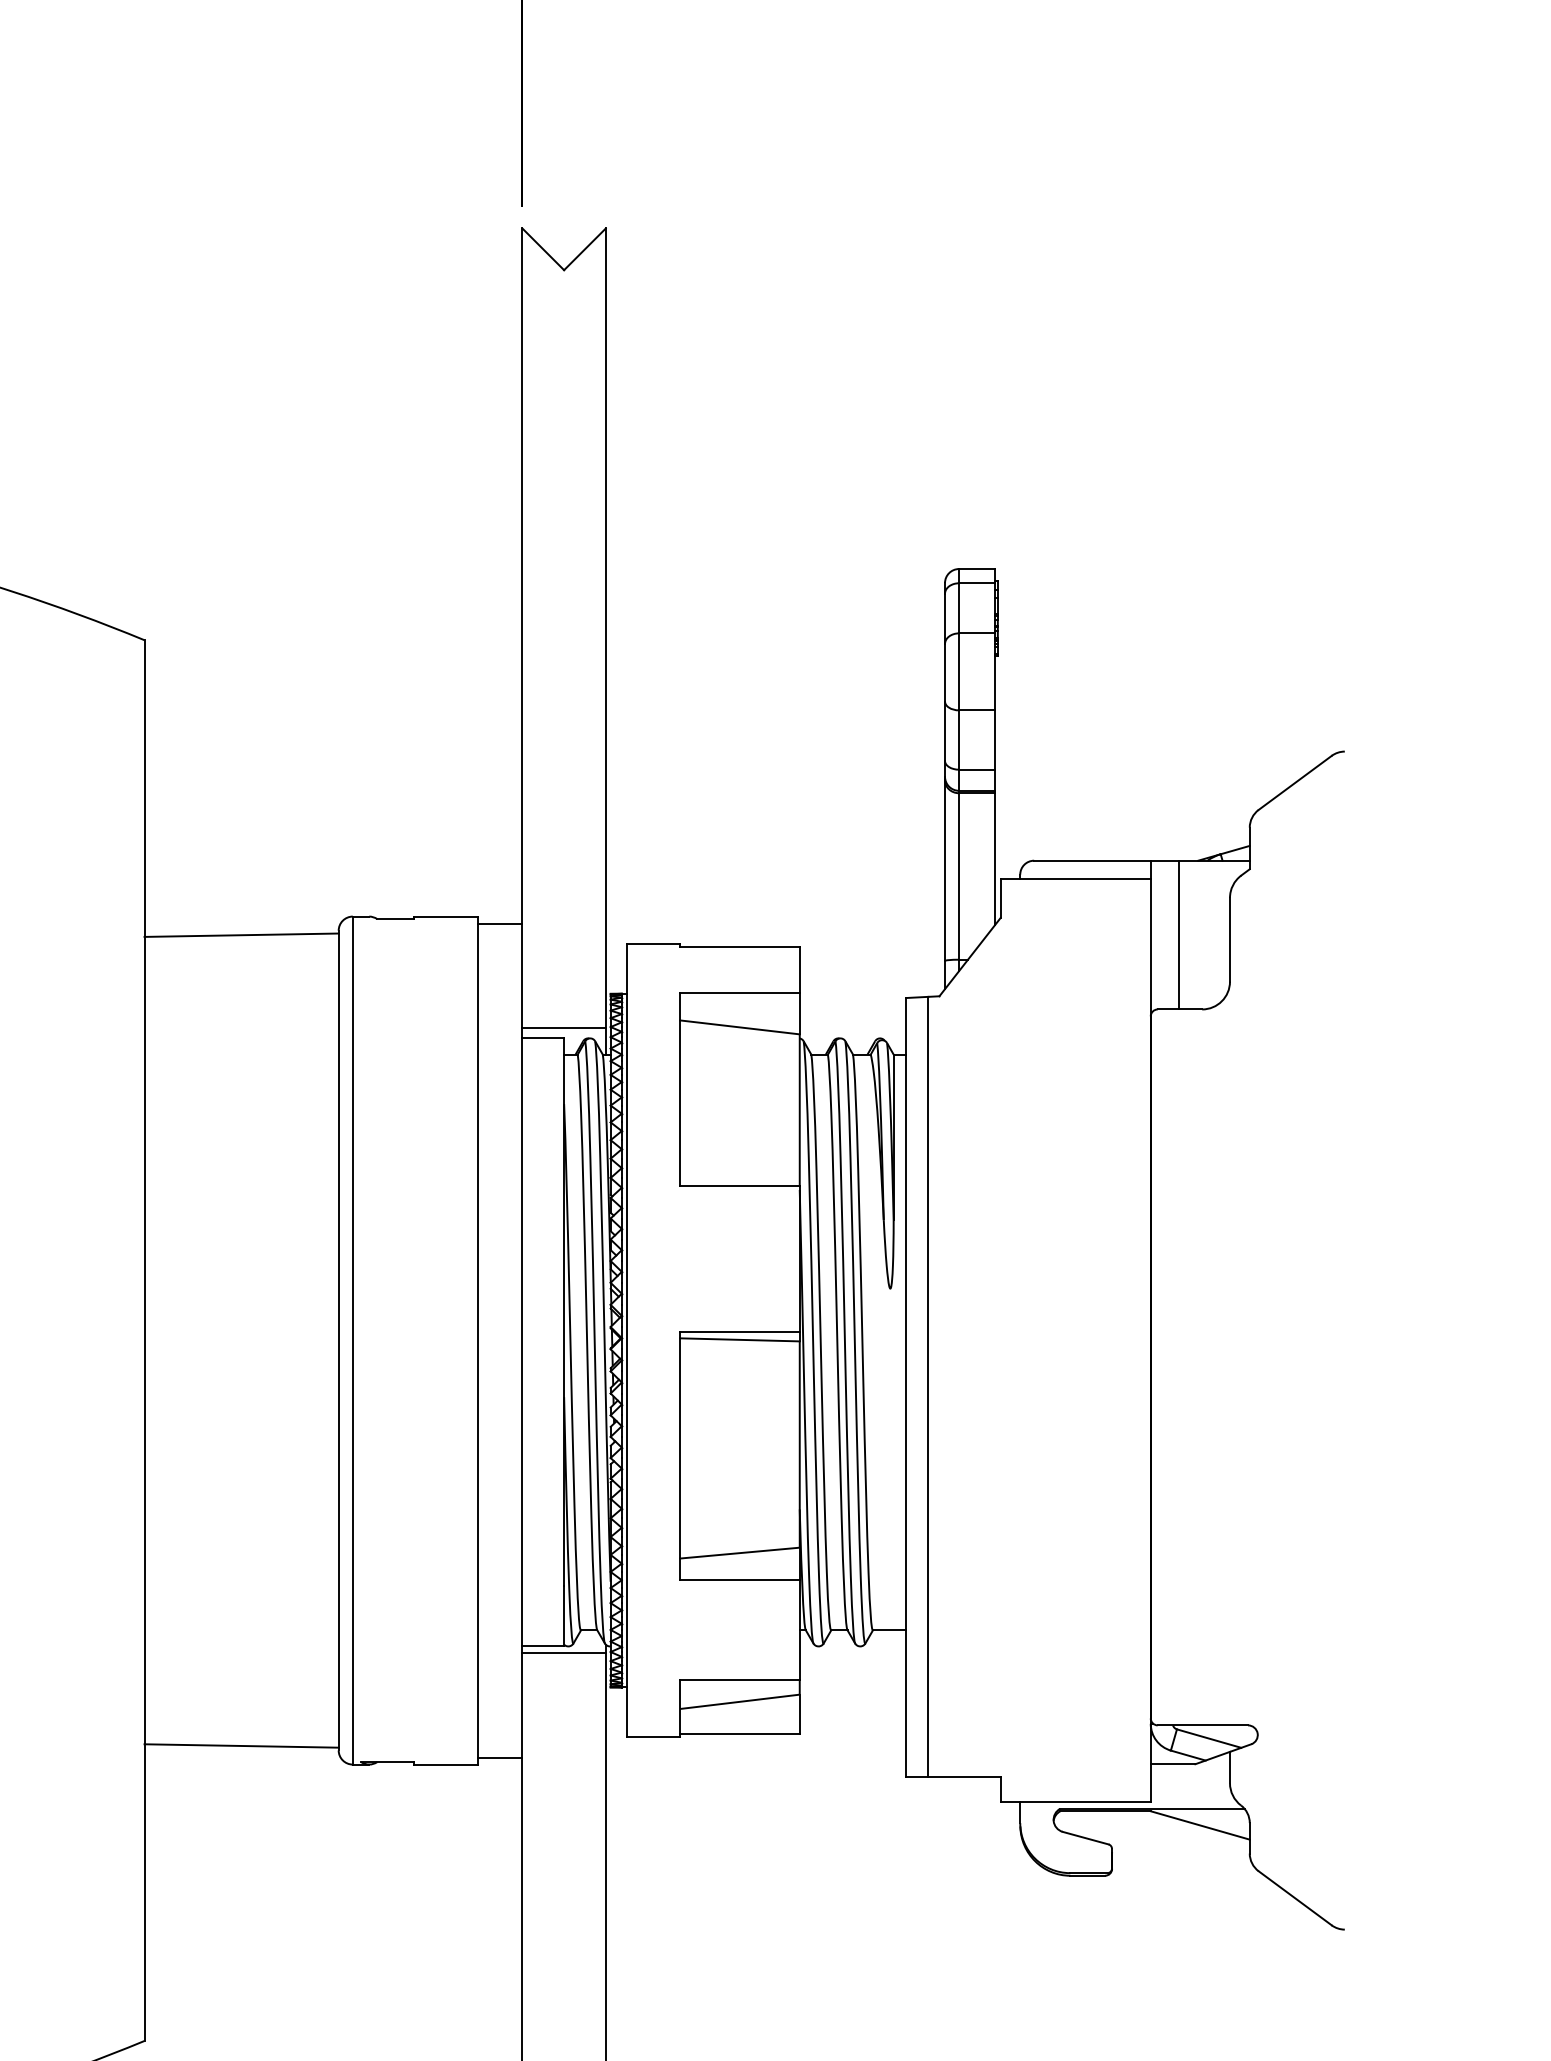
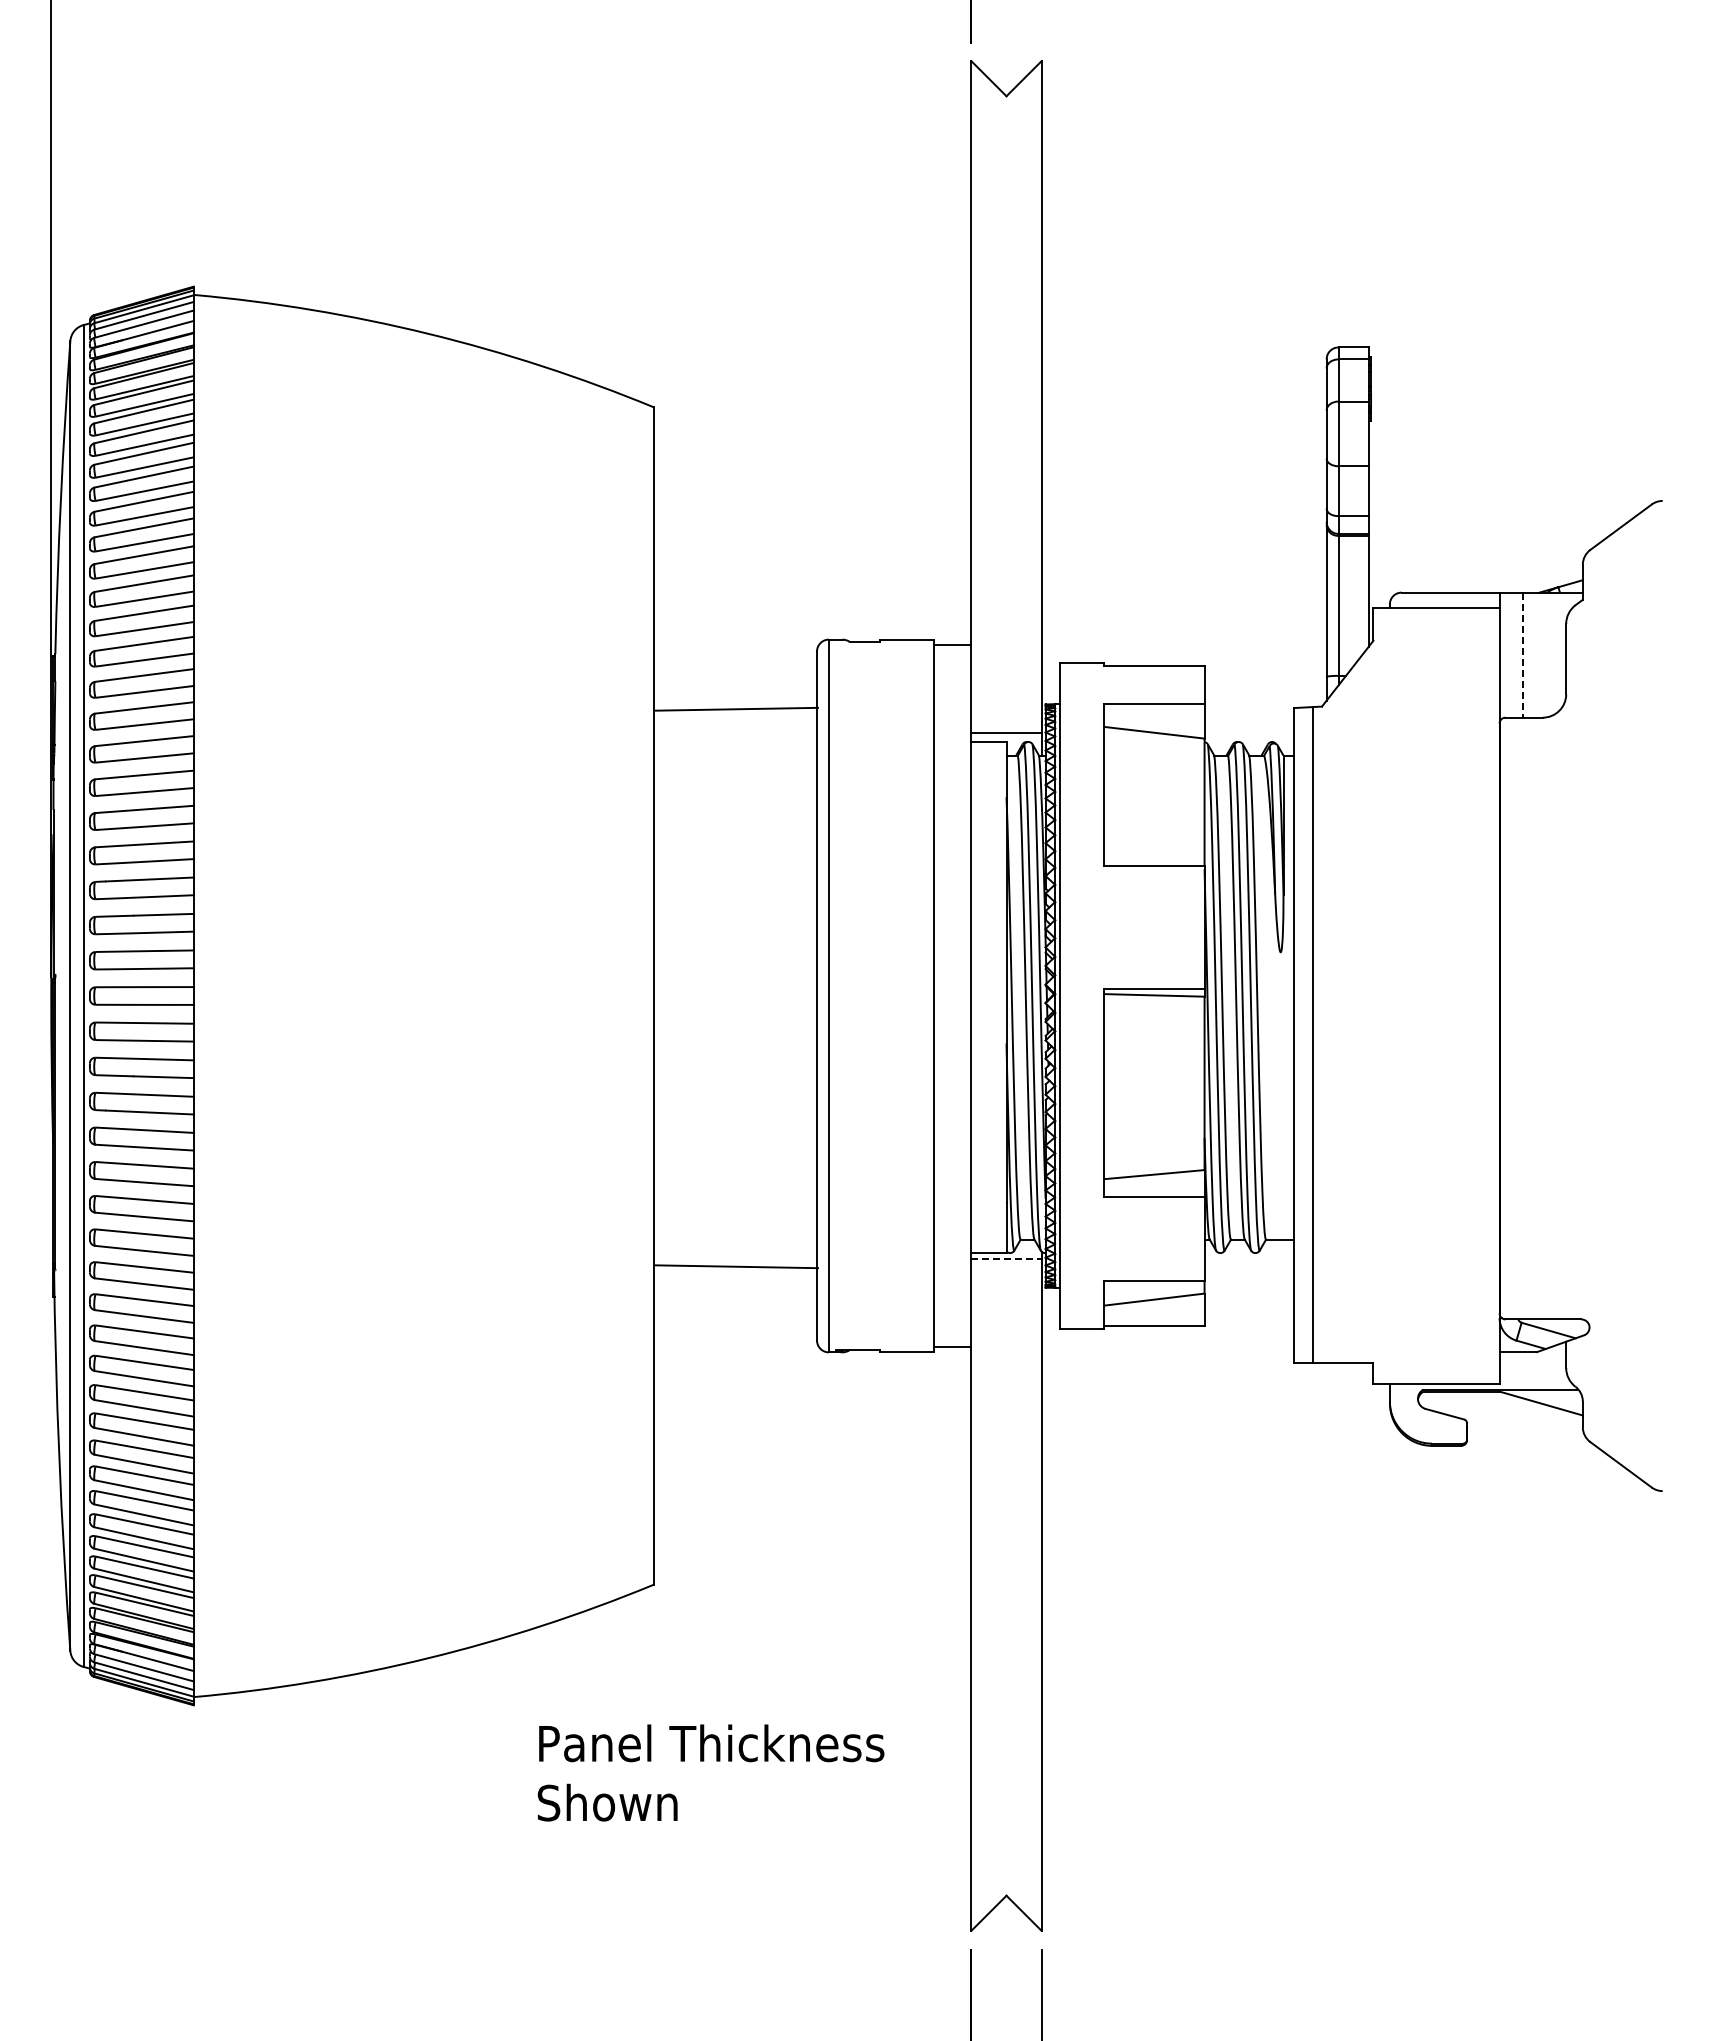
line: (241, 934) -> (736, 708), moved
line: (1177, 935) -> (1522, 655), solid -> dashed
line: (565, 1652) -> (1007, 1258), solid -> dashed
line: (241, 1745) -> (736, 1266), moved

